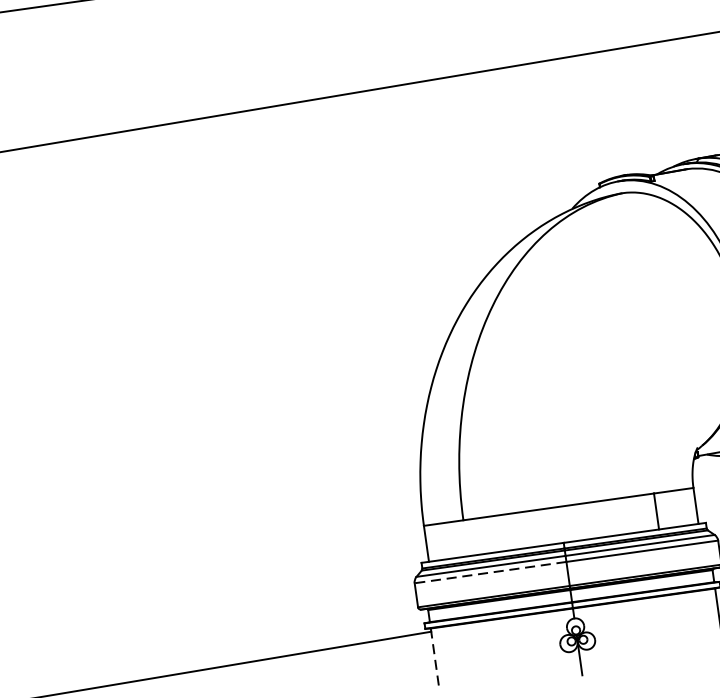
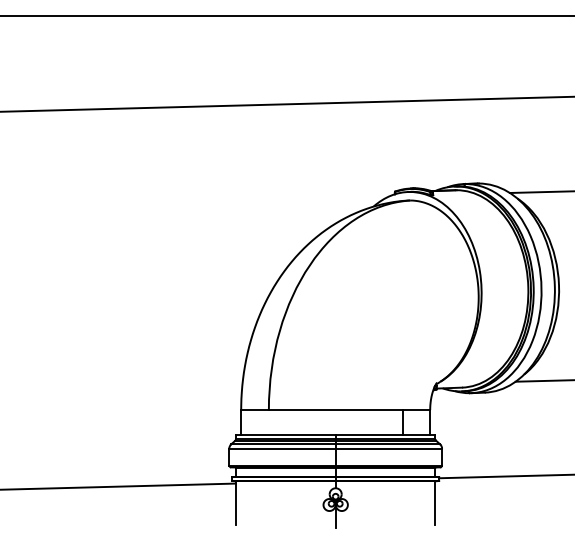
line: (490, 572) -> (282, 448), dashed -> solid
line: (435, 660) -> (236, 503), dashed -> solid

